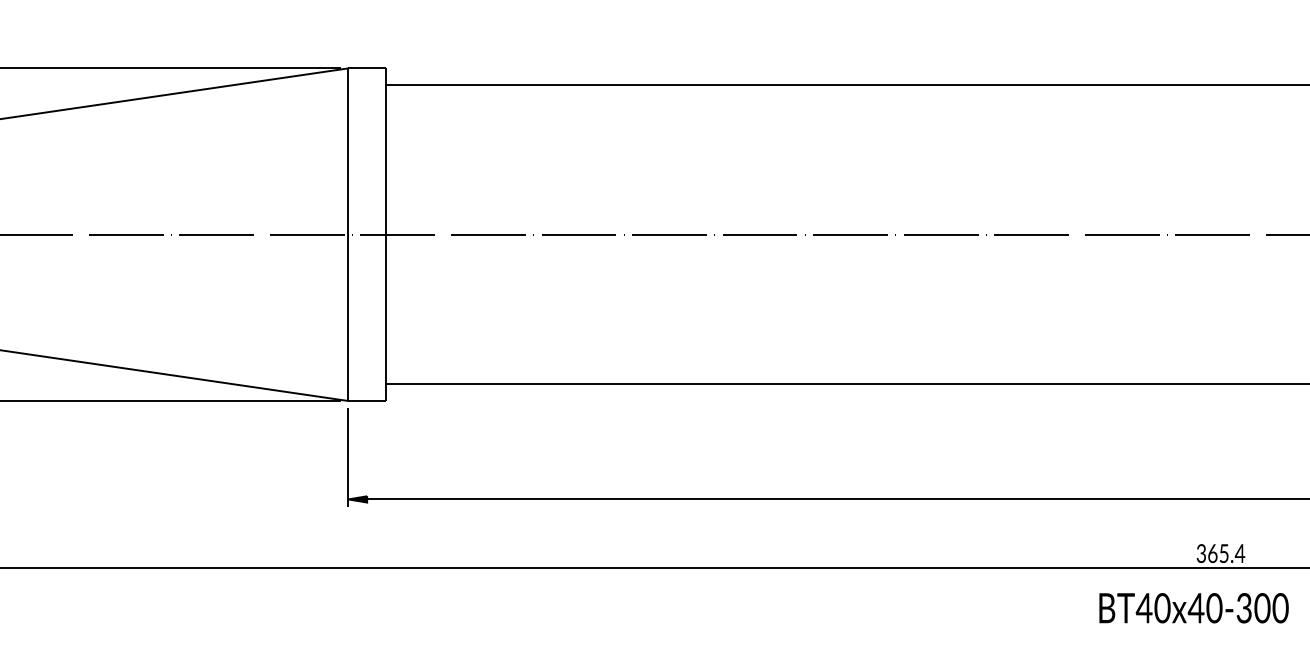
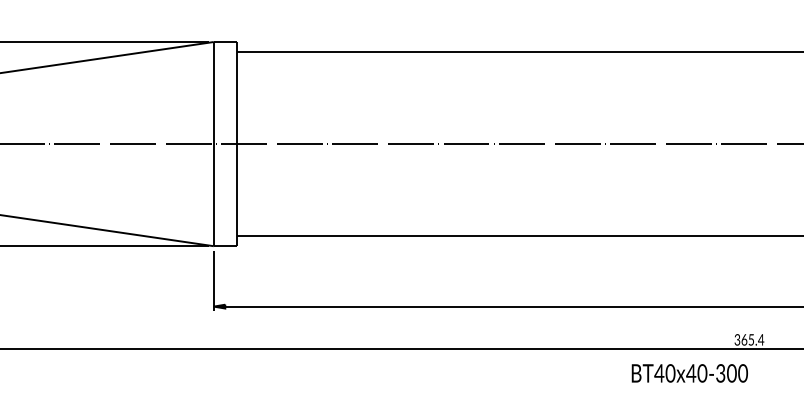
text: (1193, 608) -> (689, 373), moved

